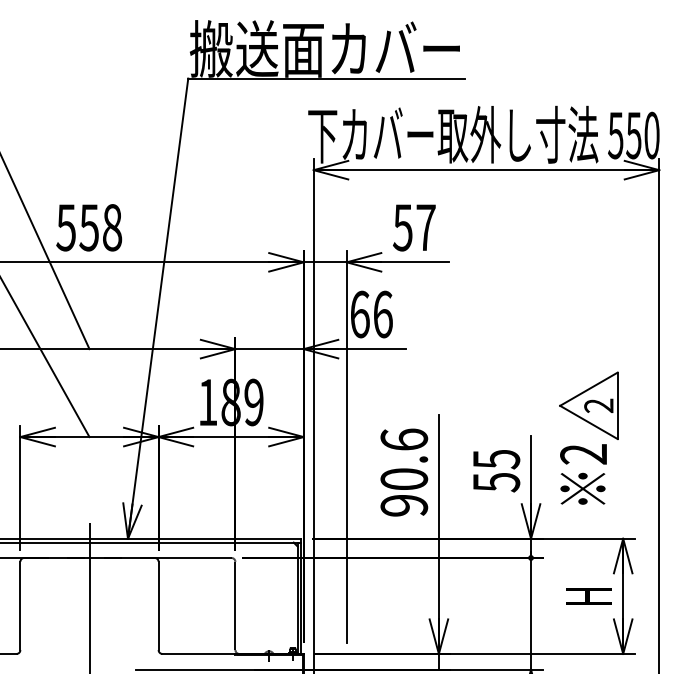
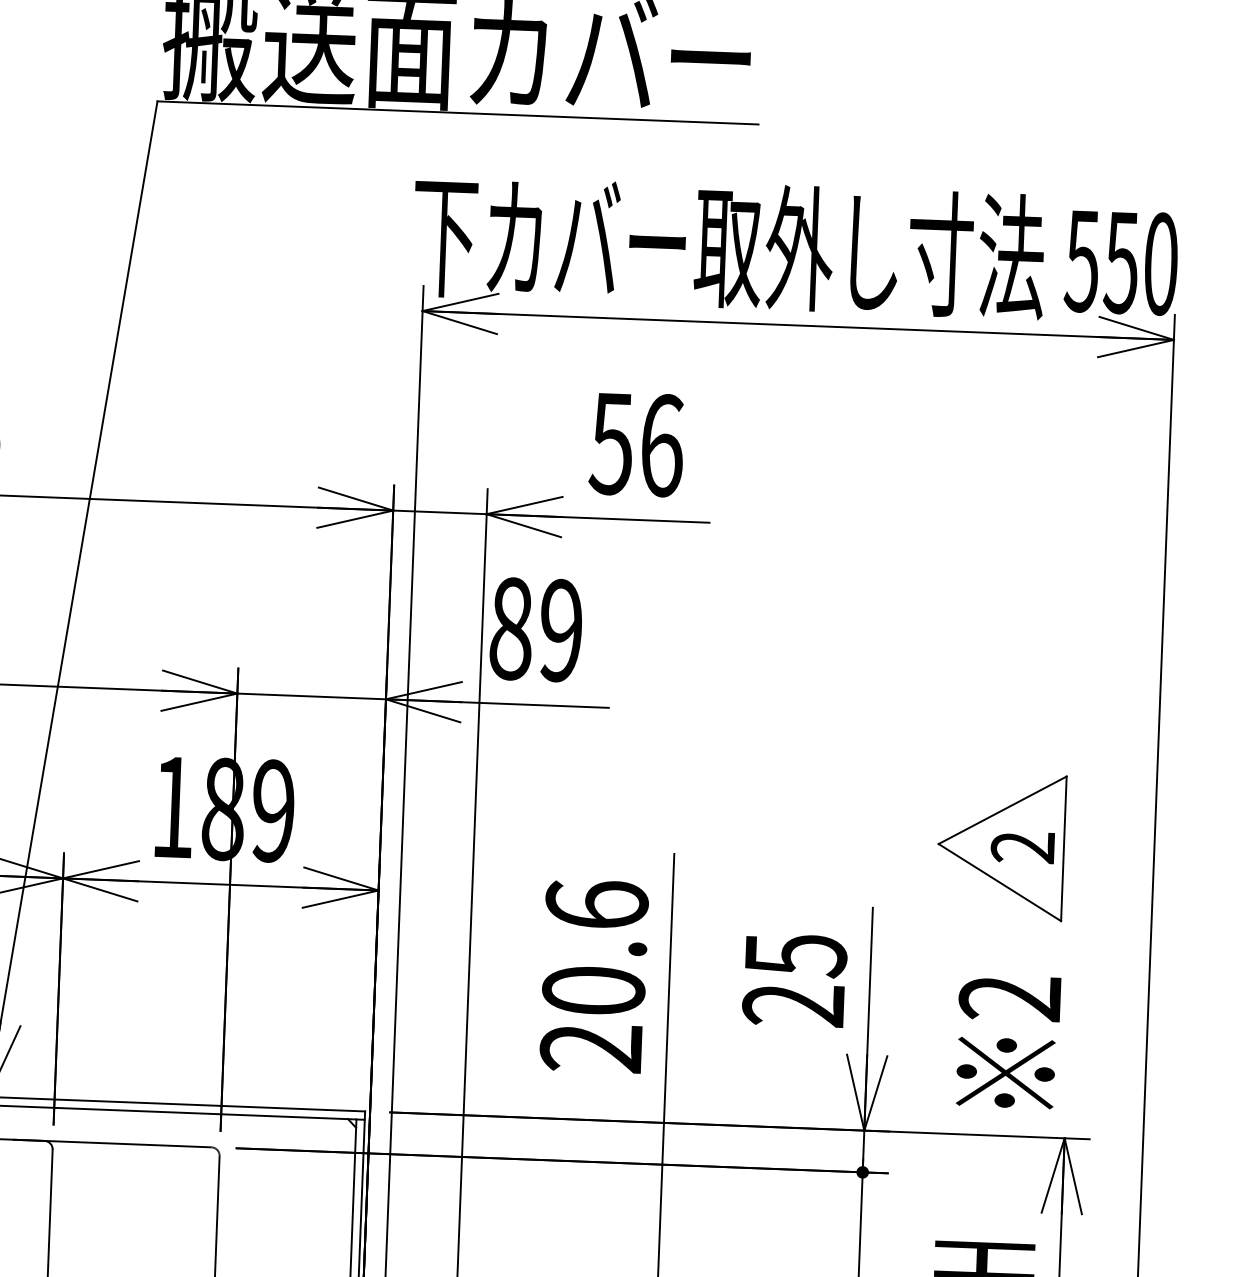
text: (425, 227) -> (660, 445), 57 -> 56
text: (371, 314) -> (536, 629), 66 -> 89
text: (583, 474) -> (1008, 1041), moved
text: (496, 482) -> (793, 1005), 55 -> 25
text: (404, 505) -> (591, 1047), 90.6 -> 20.6

